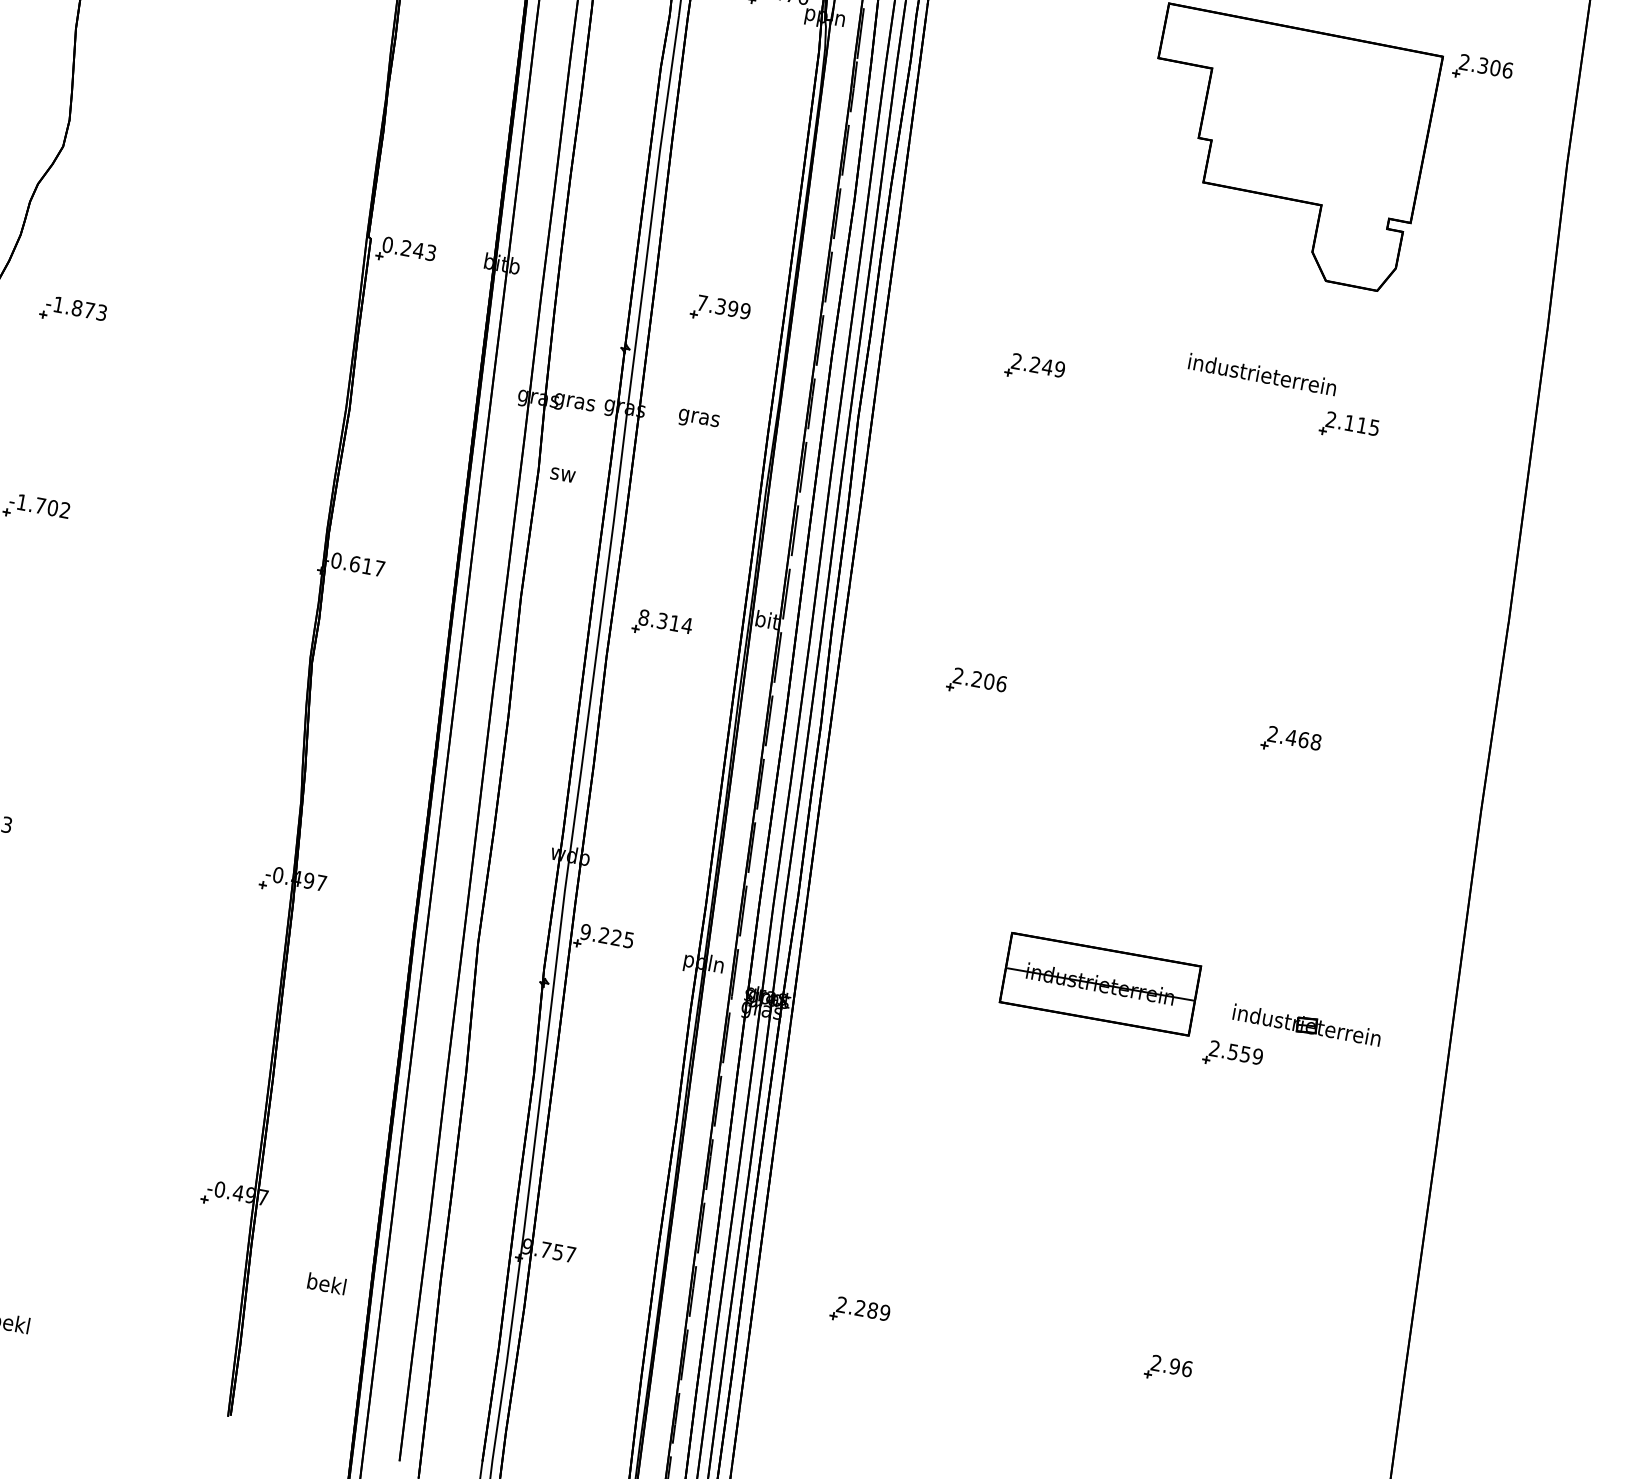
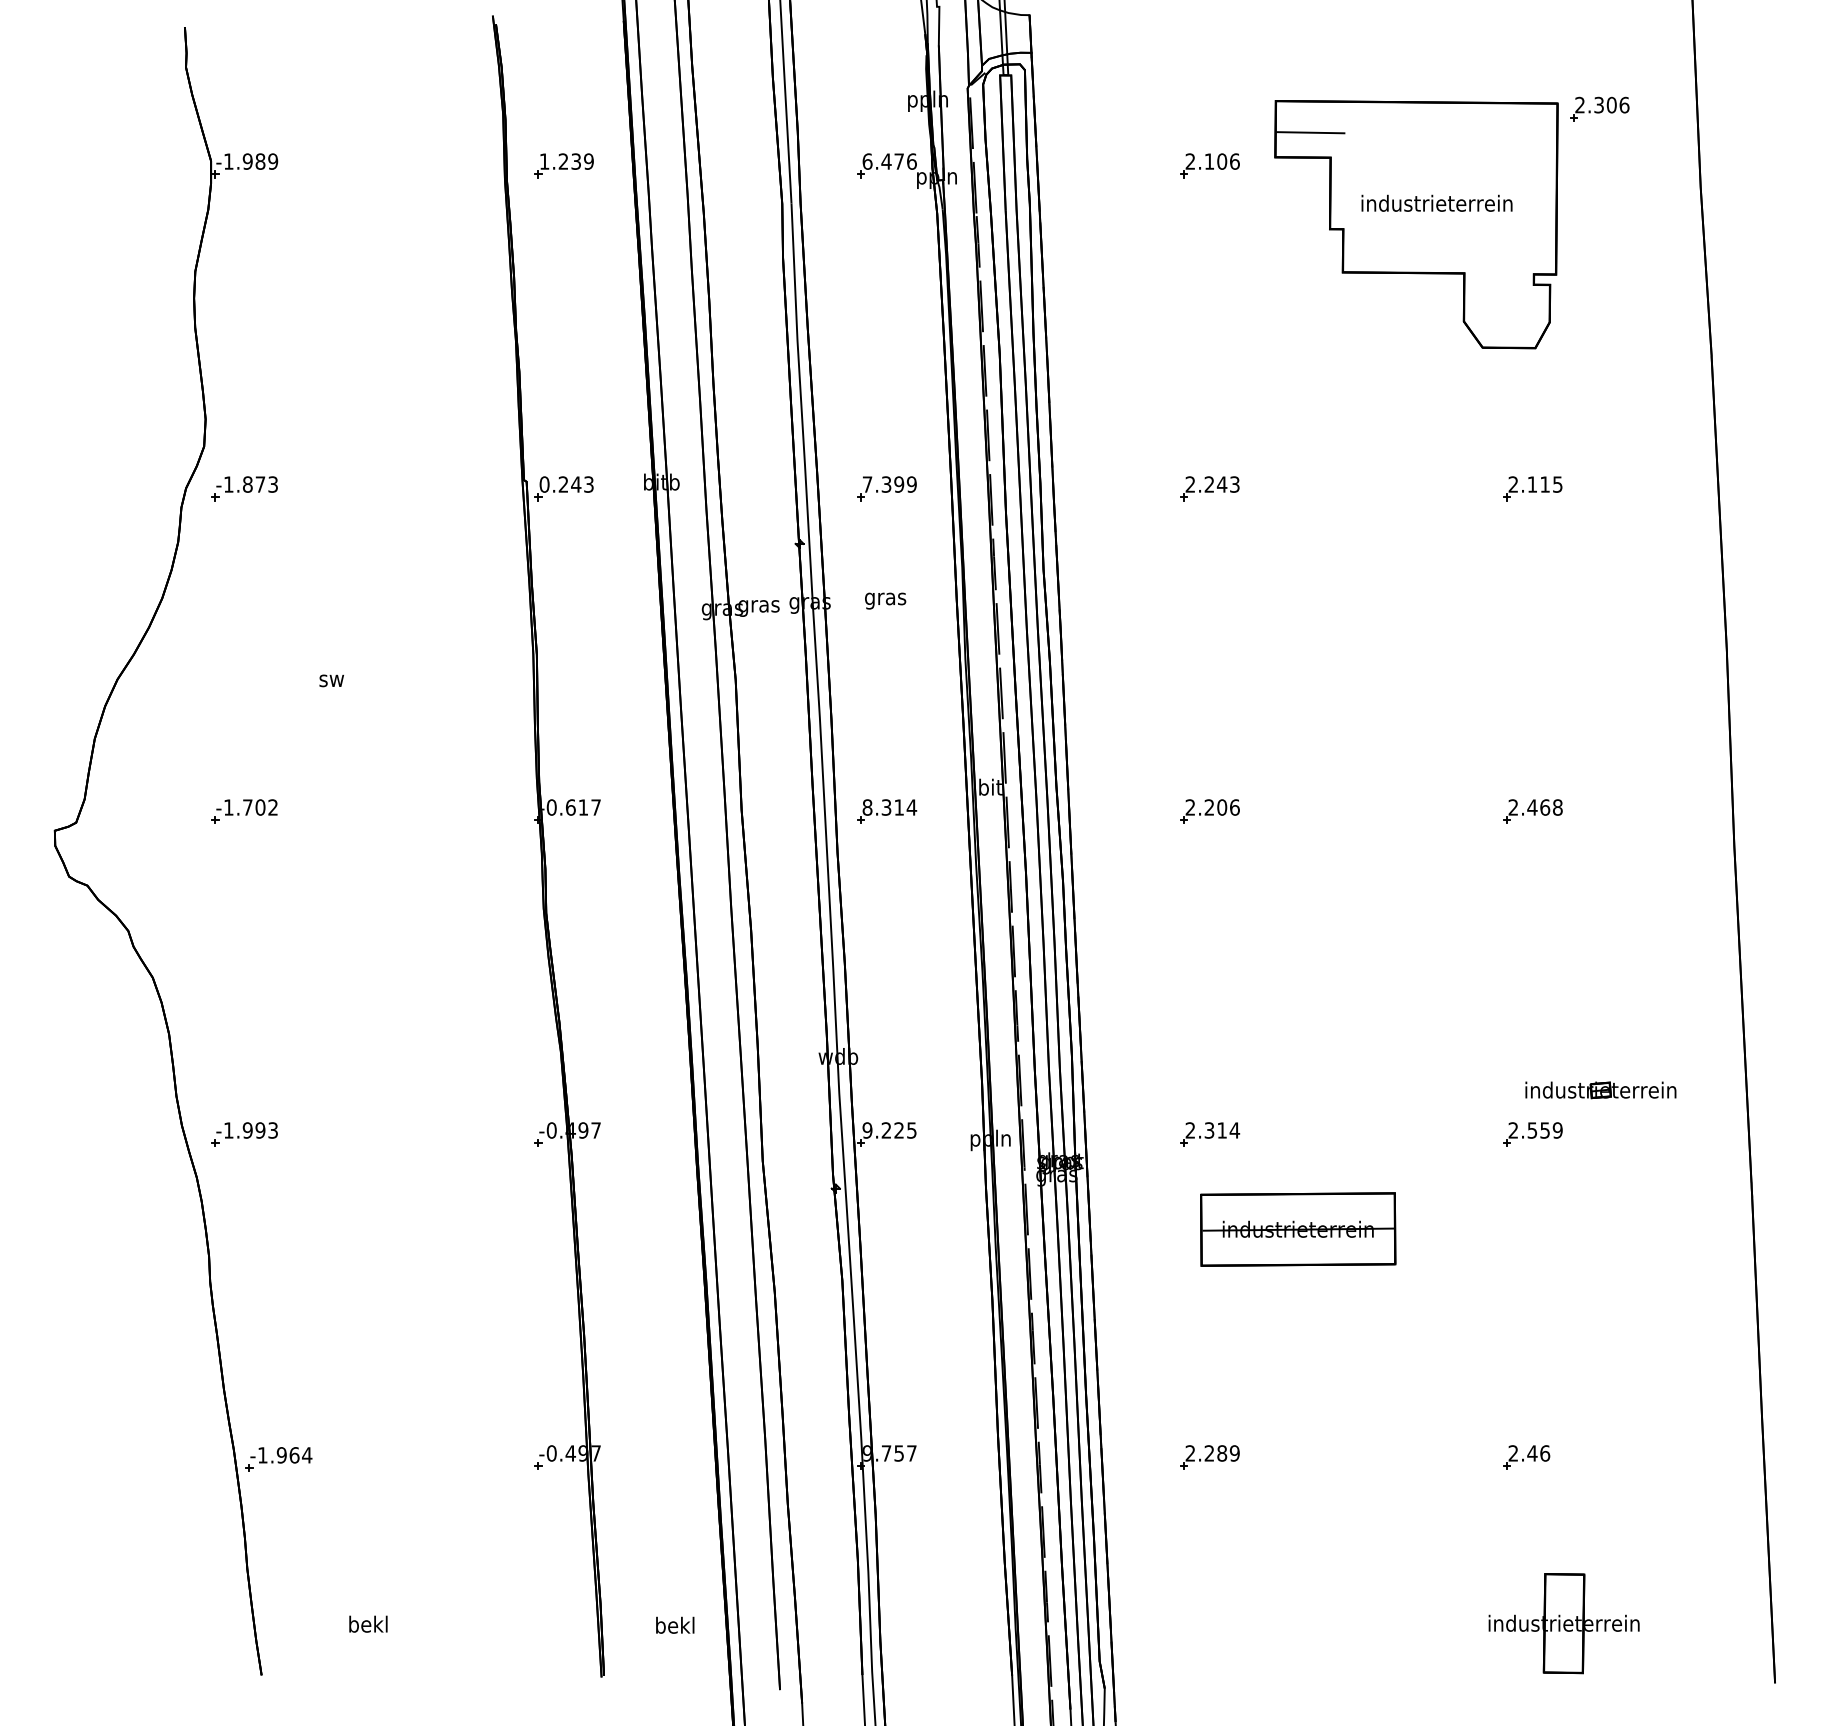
line: (1197, 40) -> (1310, 132), added
part: (1092, 54) -> (1209, 165), added
part: (73, 311) -> (244, 488), moved
text: (1059, 369) -> (1234, 484), 2.249 -> 2.243
text: (1262, 373) -> (1436, 202), moved
text: (562, 474) -> (331, 680), moved
part: (1100, 984) -> (1298, 1229), moved
part: (918, 997) -> (1210, 1134), added
text: (327, 1283) -> (675, 1624), moved
text: (1174, 1366) -> (1532, 1453), 2.96 -> 2.46

